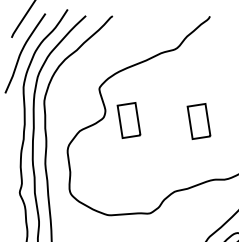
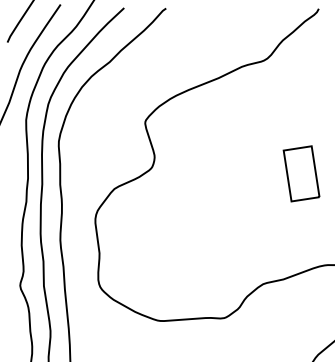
part: (128, 120) -> (190, 172), removed

